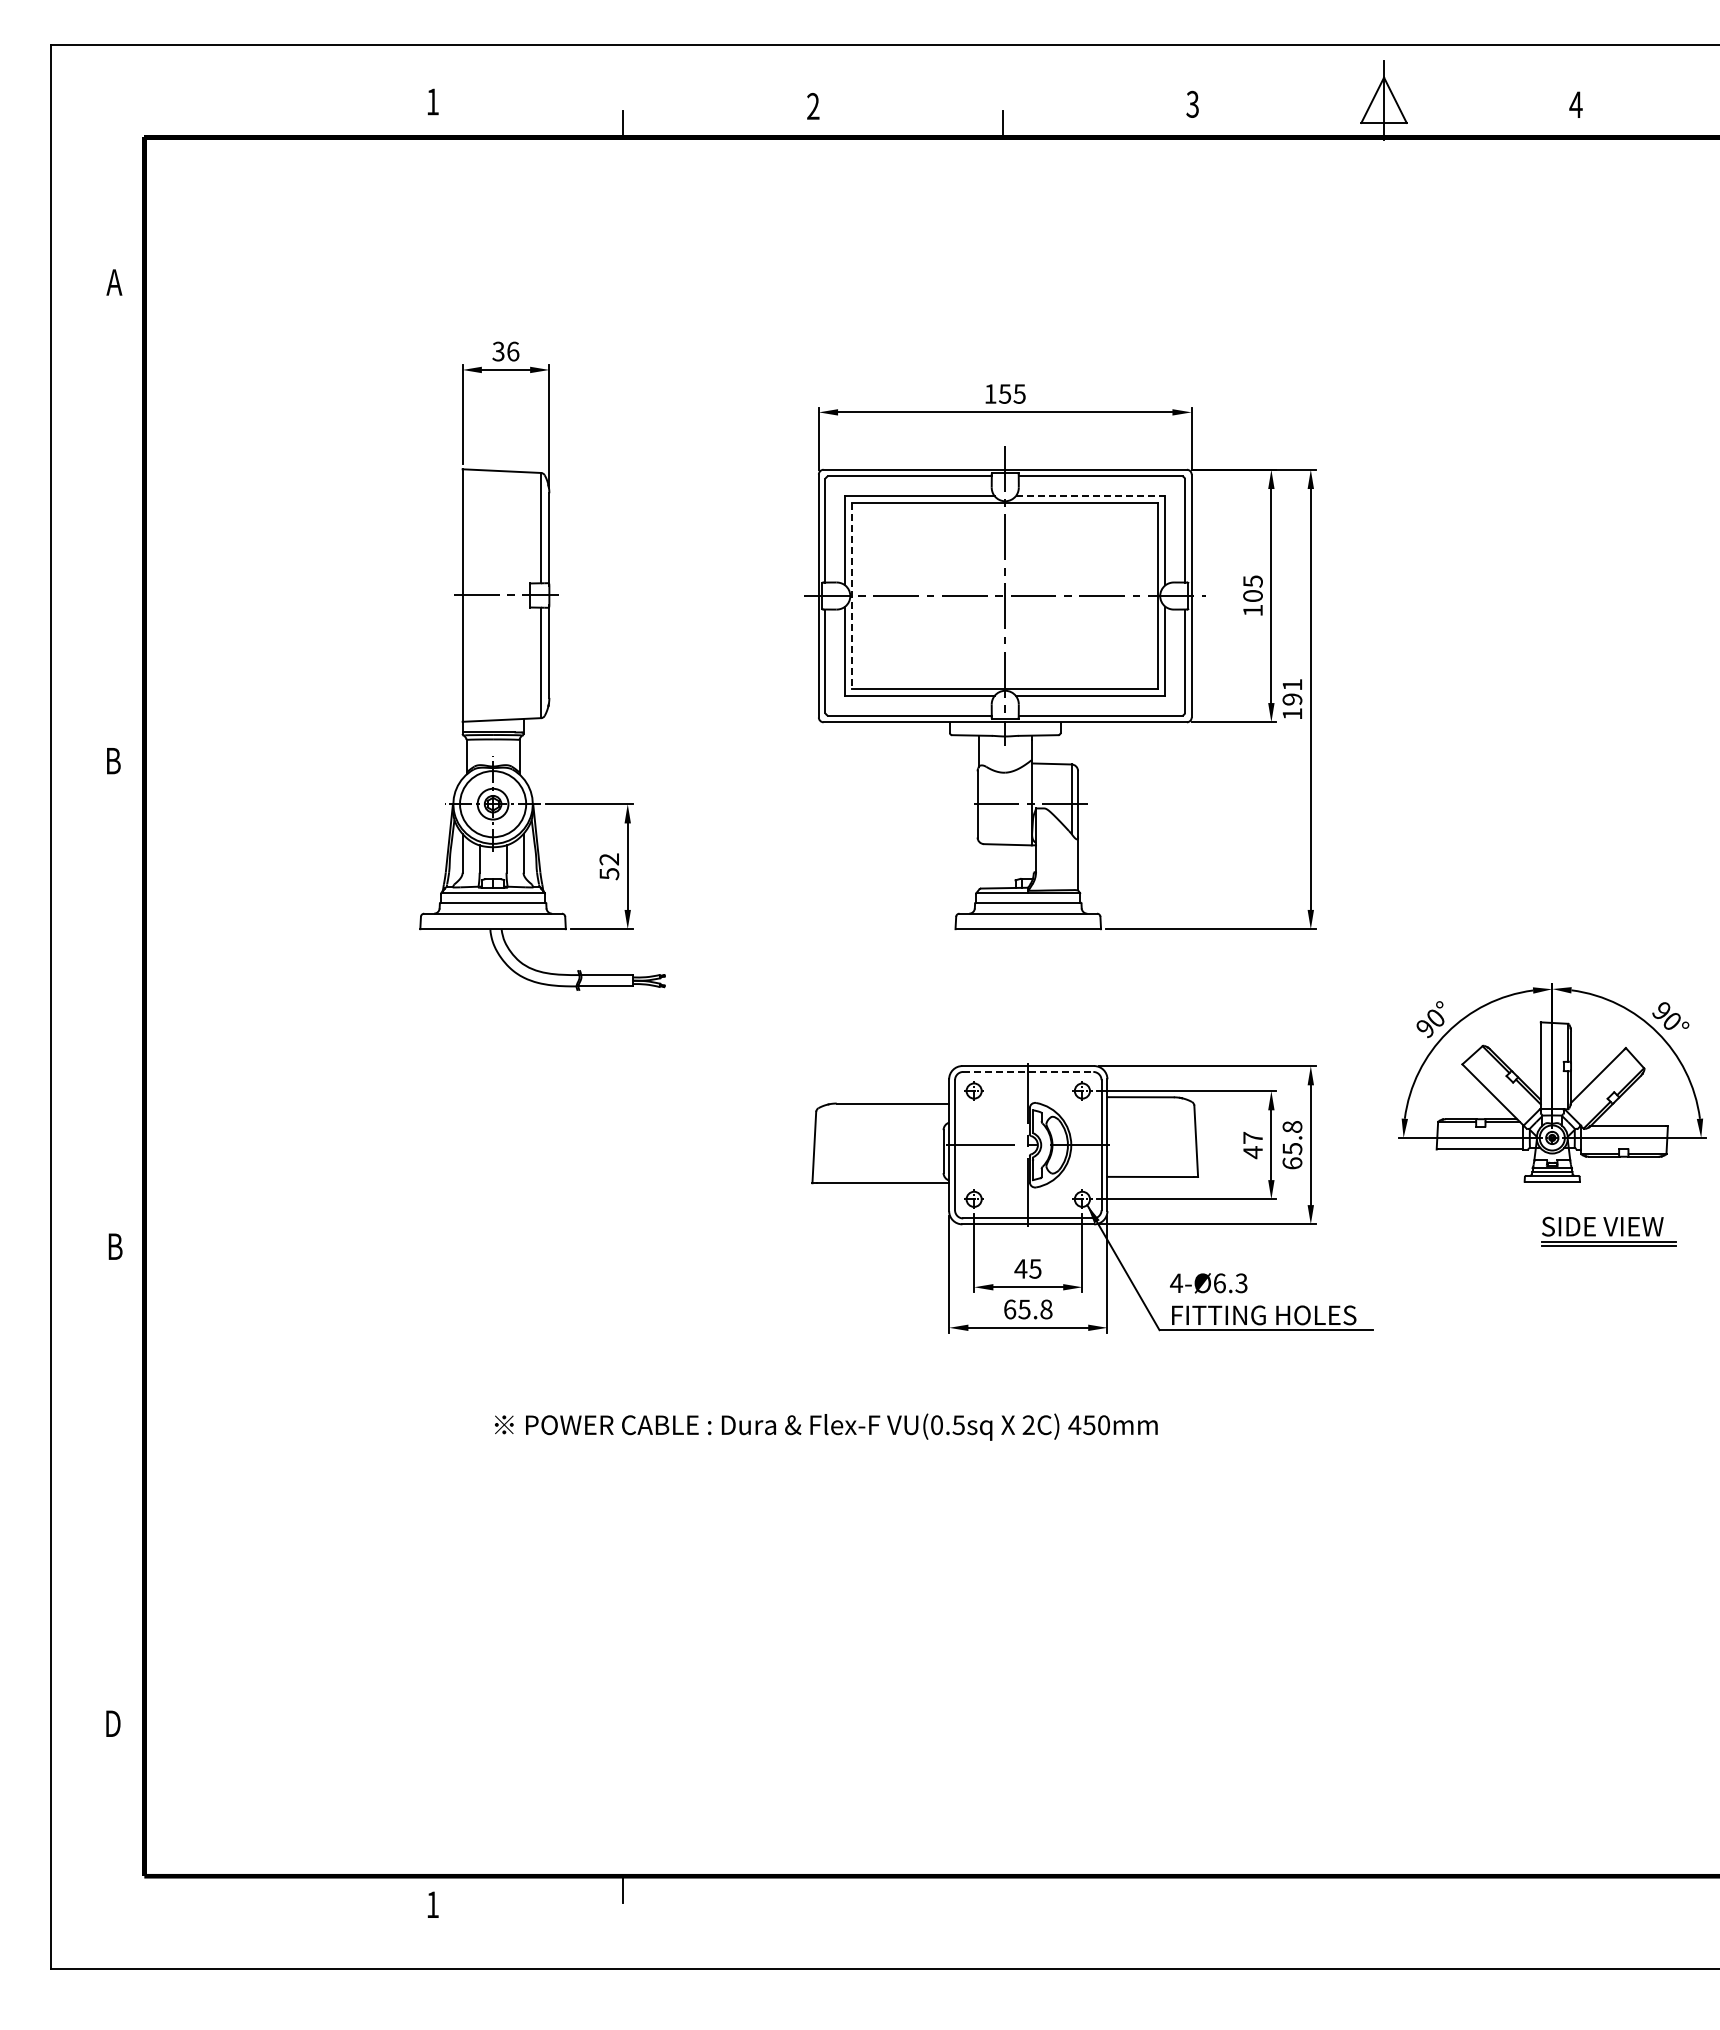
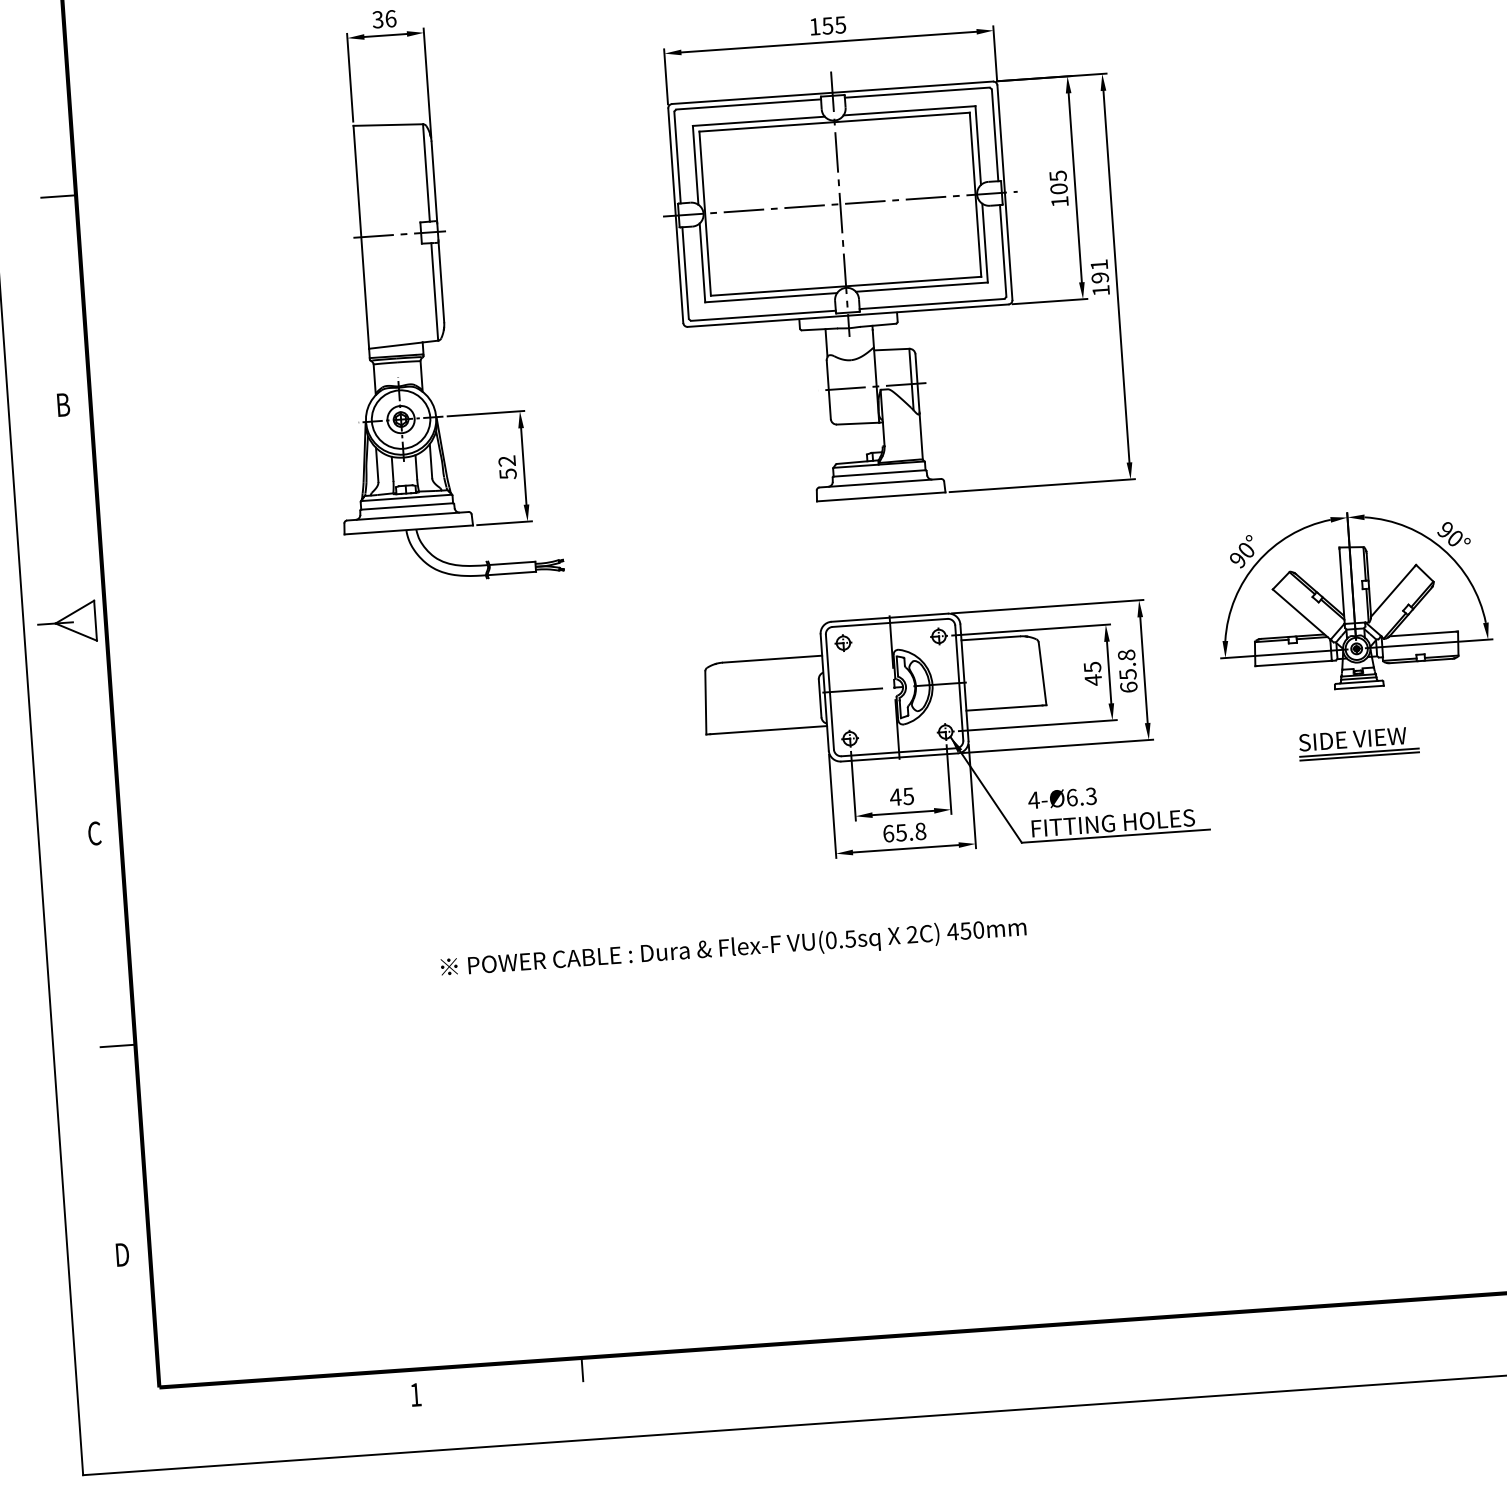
line: (1090, 496) -> (909, 111), dashed -> solid
line: (124, 525) -> (58, 196), added
line: (852, 596) -> (705, 214), dashed -> solid
part: (100, 1006) -> (67, 622), added
line: (1028, 1071) -> (890, 622), dashed -> solid
text: (1252, 1137) -> (1092, 666), 47 -> 45
part: (1608, 1231) -> (1358, 743), moved
text: (115, 1246) -> (95, 833), B -> C
line: (124, 1487) -> (117, 1045), added

